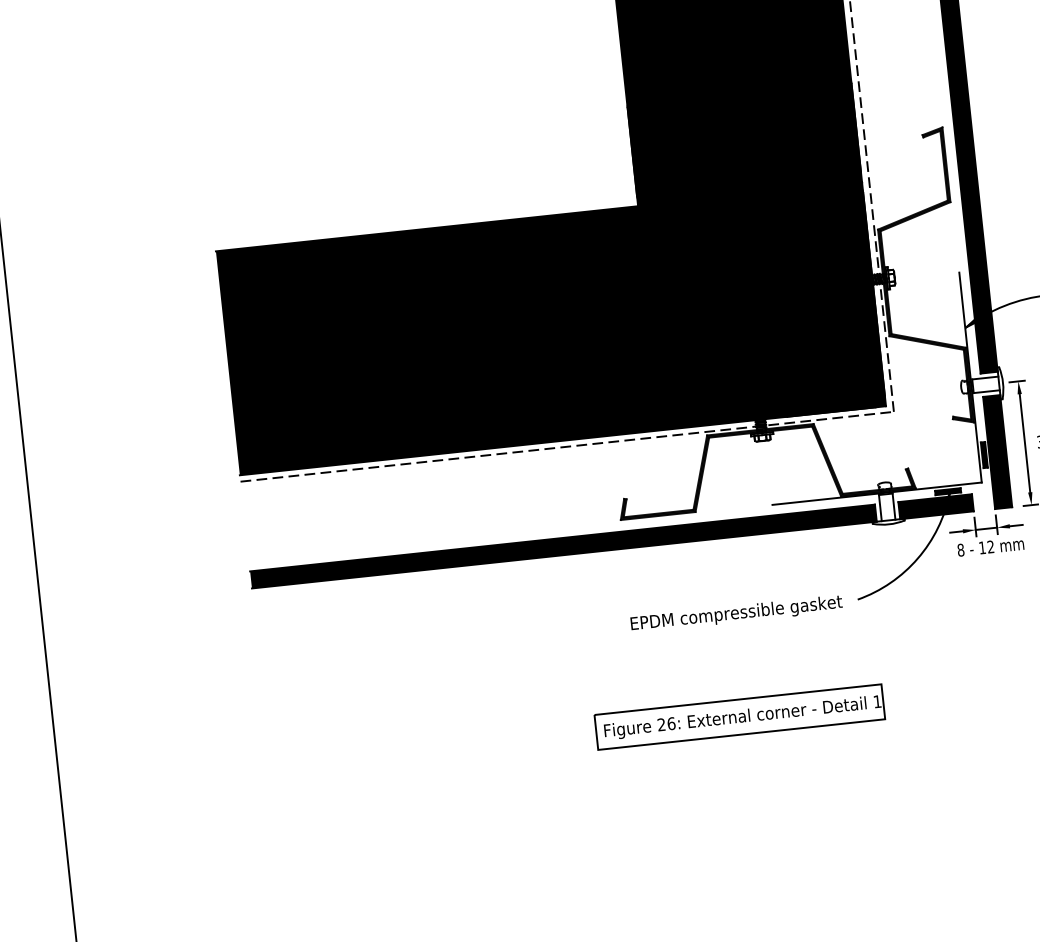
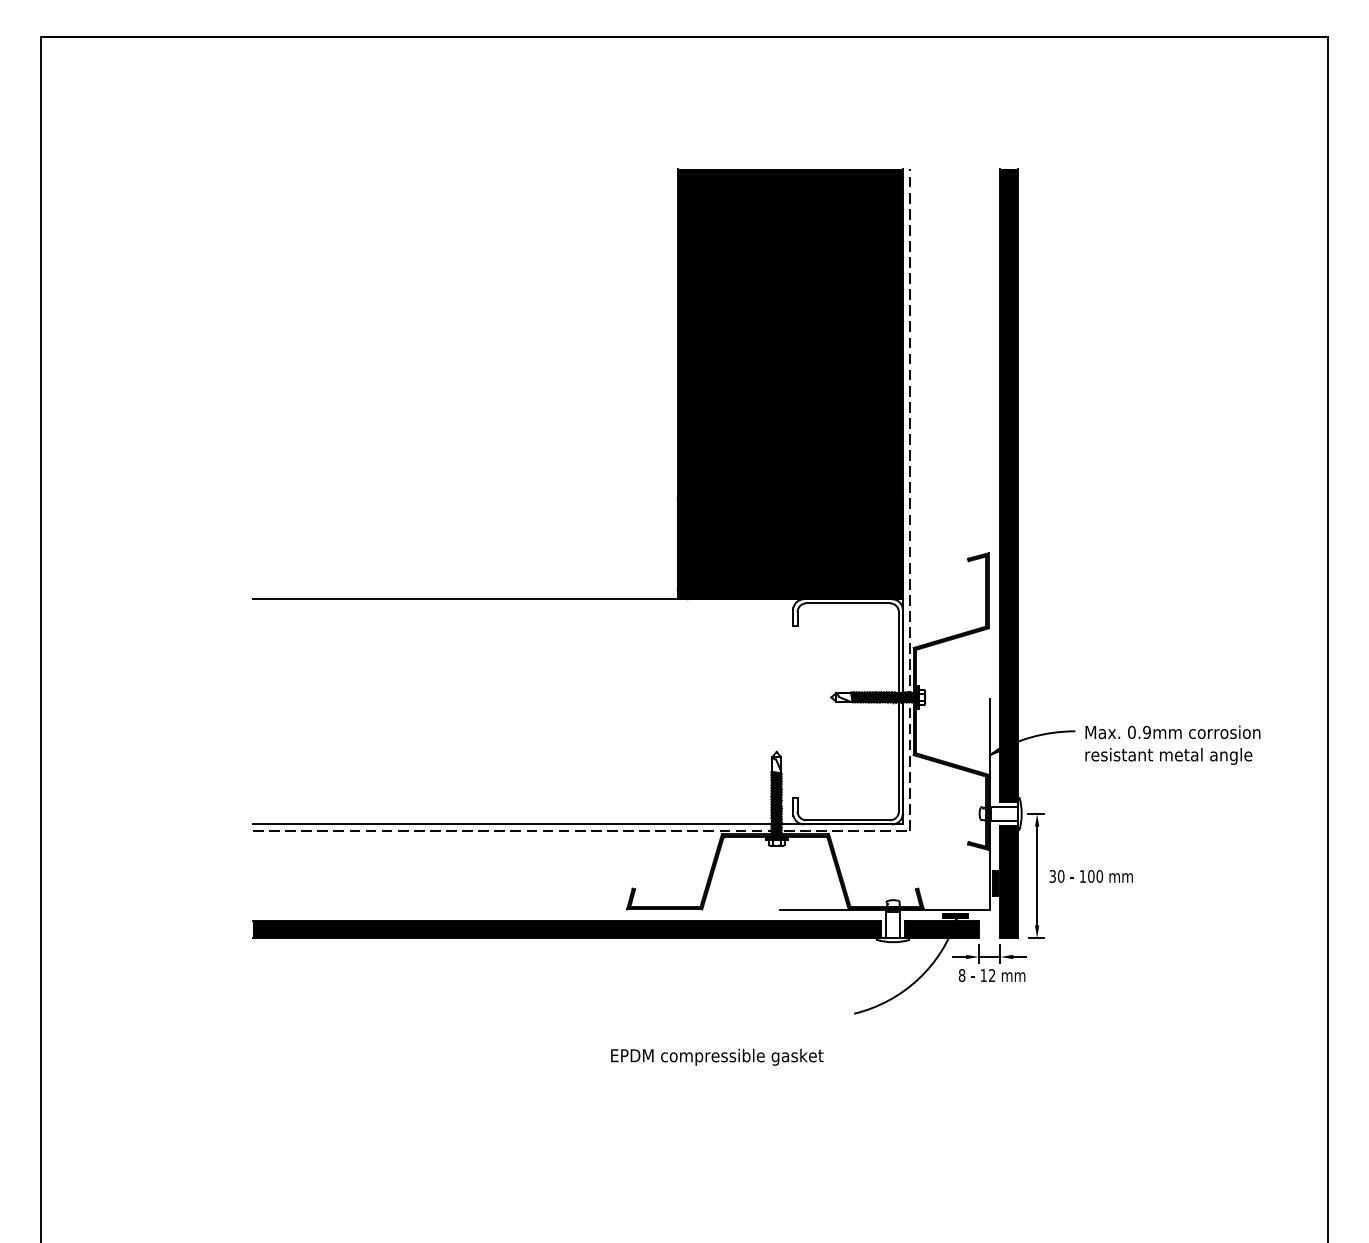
fill: (550, 328) -> (577, 711), removed
text: (736, 613) -> (717, 1056), moved
part: (739, 716) -> (724, 1117), removed

